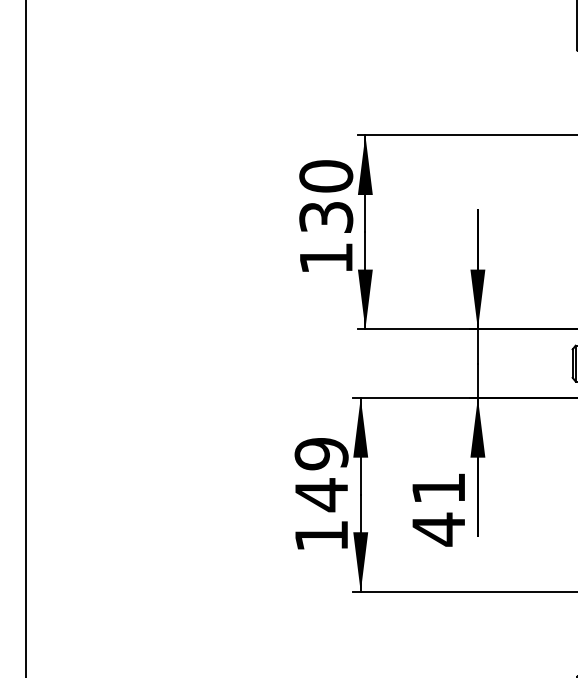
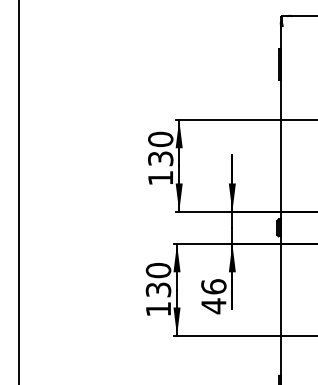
text: (321, 475) -> (158, 280), 149 -> 130
text: (437, 487) -> (213, 286), 41 -> 46

